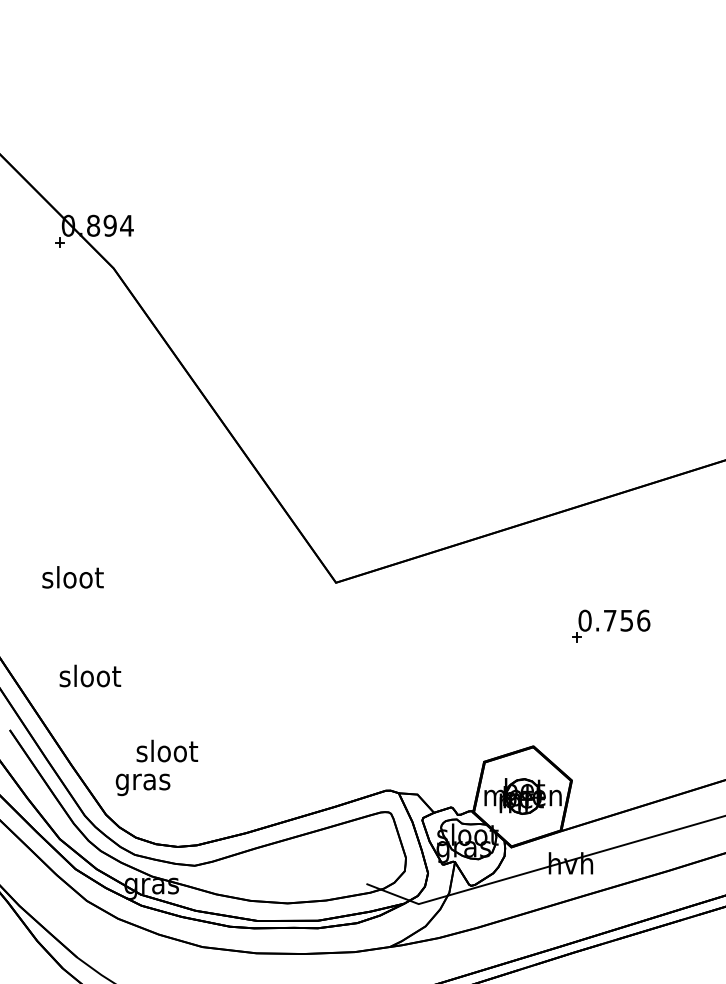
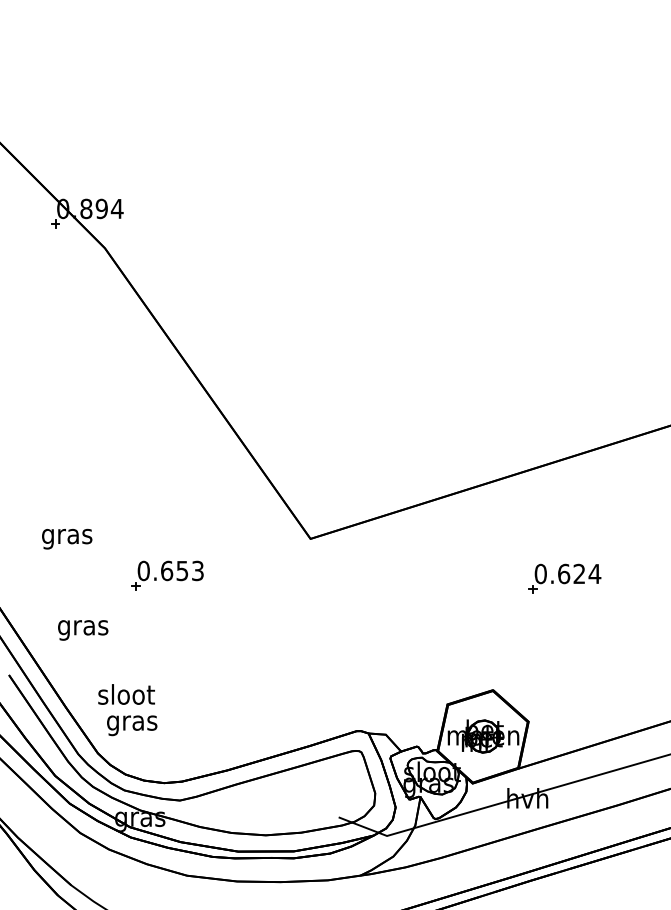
text: (73, 580) -> (67, 536), sloot -> gras
text: (626, 620) -> (579, 573), 0.756 -> 0.624
part: (181, 622) -> (167, 575), added
text: (90, 678) -> (83, 627), sloot -> gras
text: (167, 751) -> (126, 694), moved

